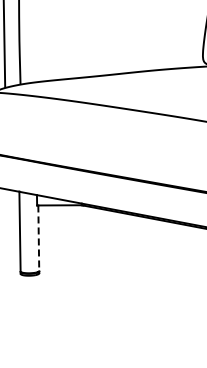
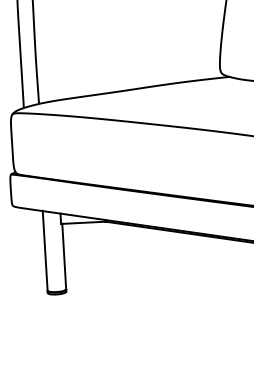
line: (39, 238) -> (64, 256), dashed -> solid

